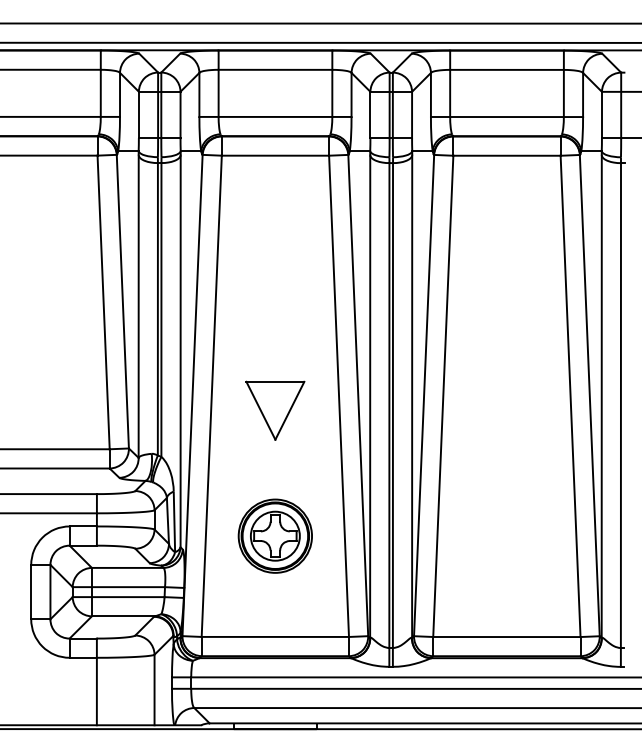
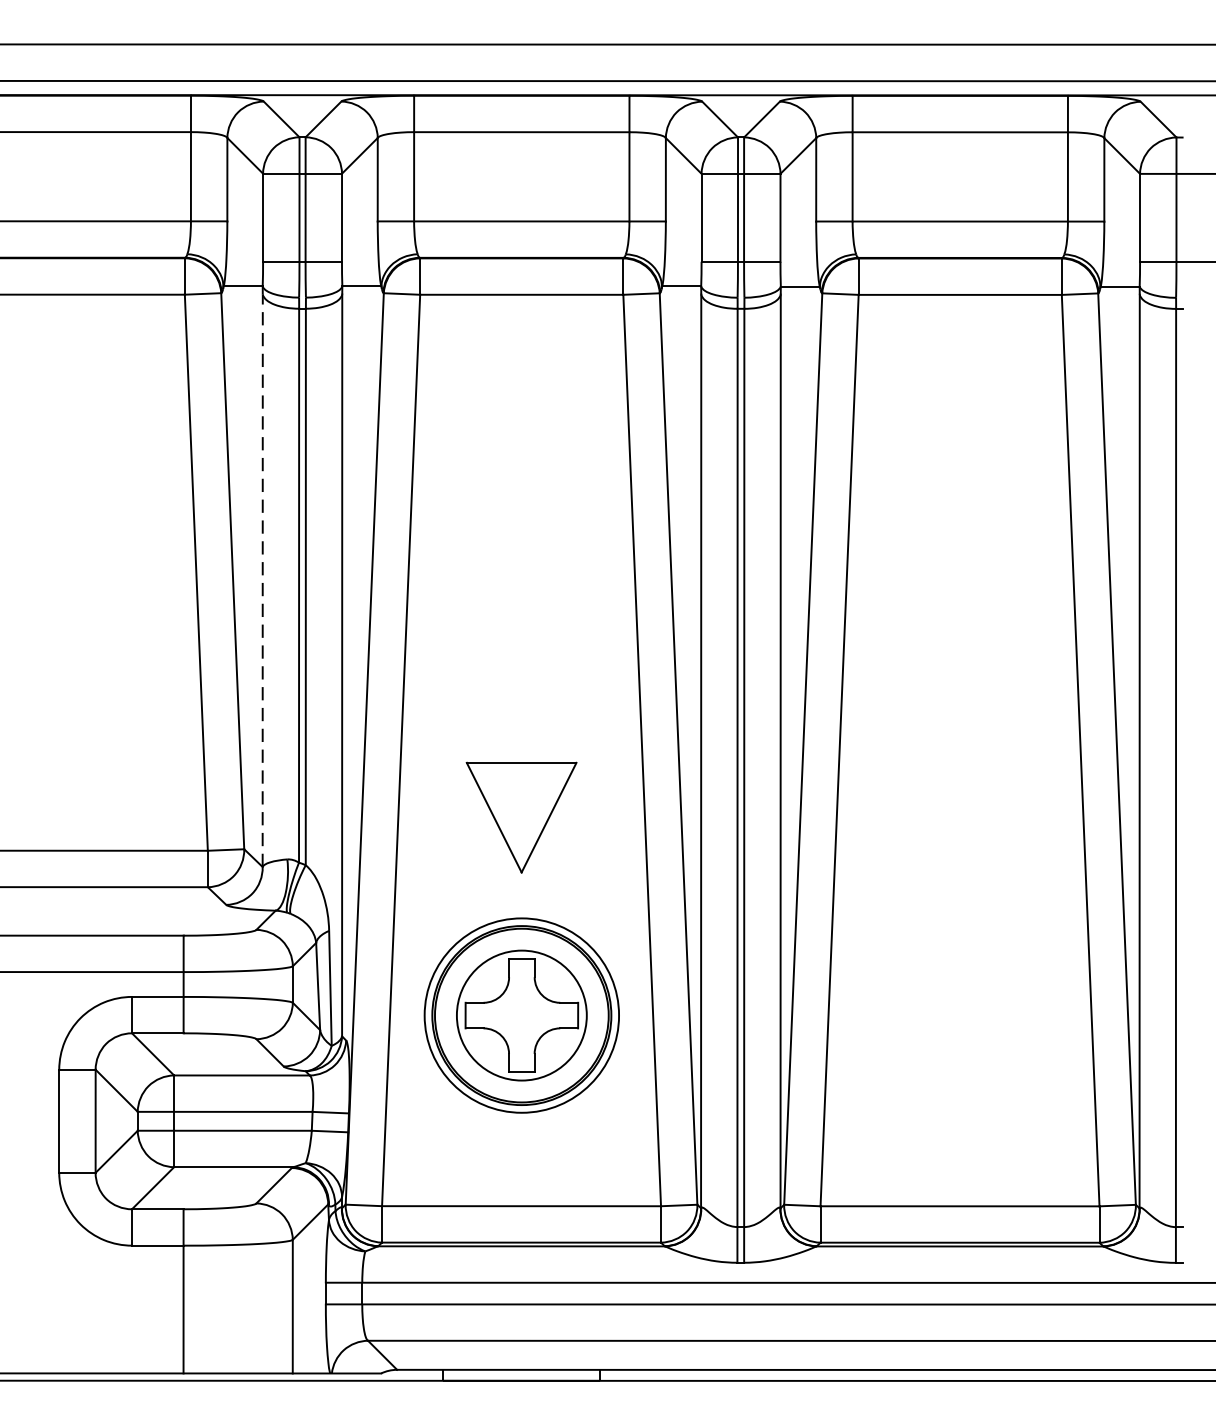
line: (138, 306) -> (262, 580), solid -> dashed
part: (275, 410) -> (521, 817), moved
part: (274, 535) -> (519, 1014), size x1.4

